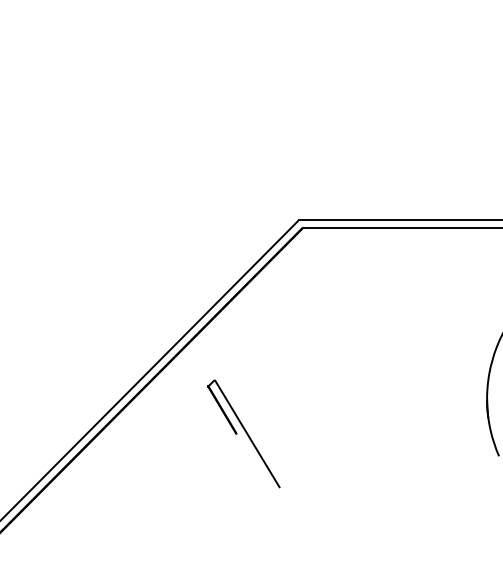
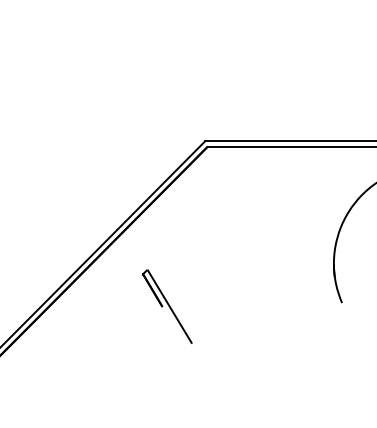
part: (244, 433) -> (167, 306), moved

